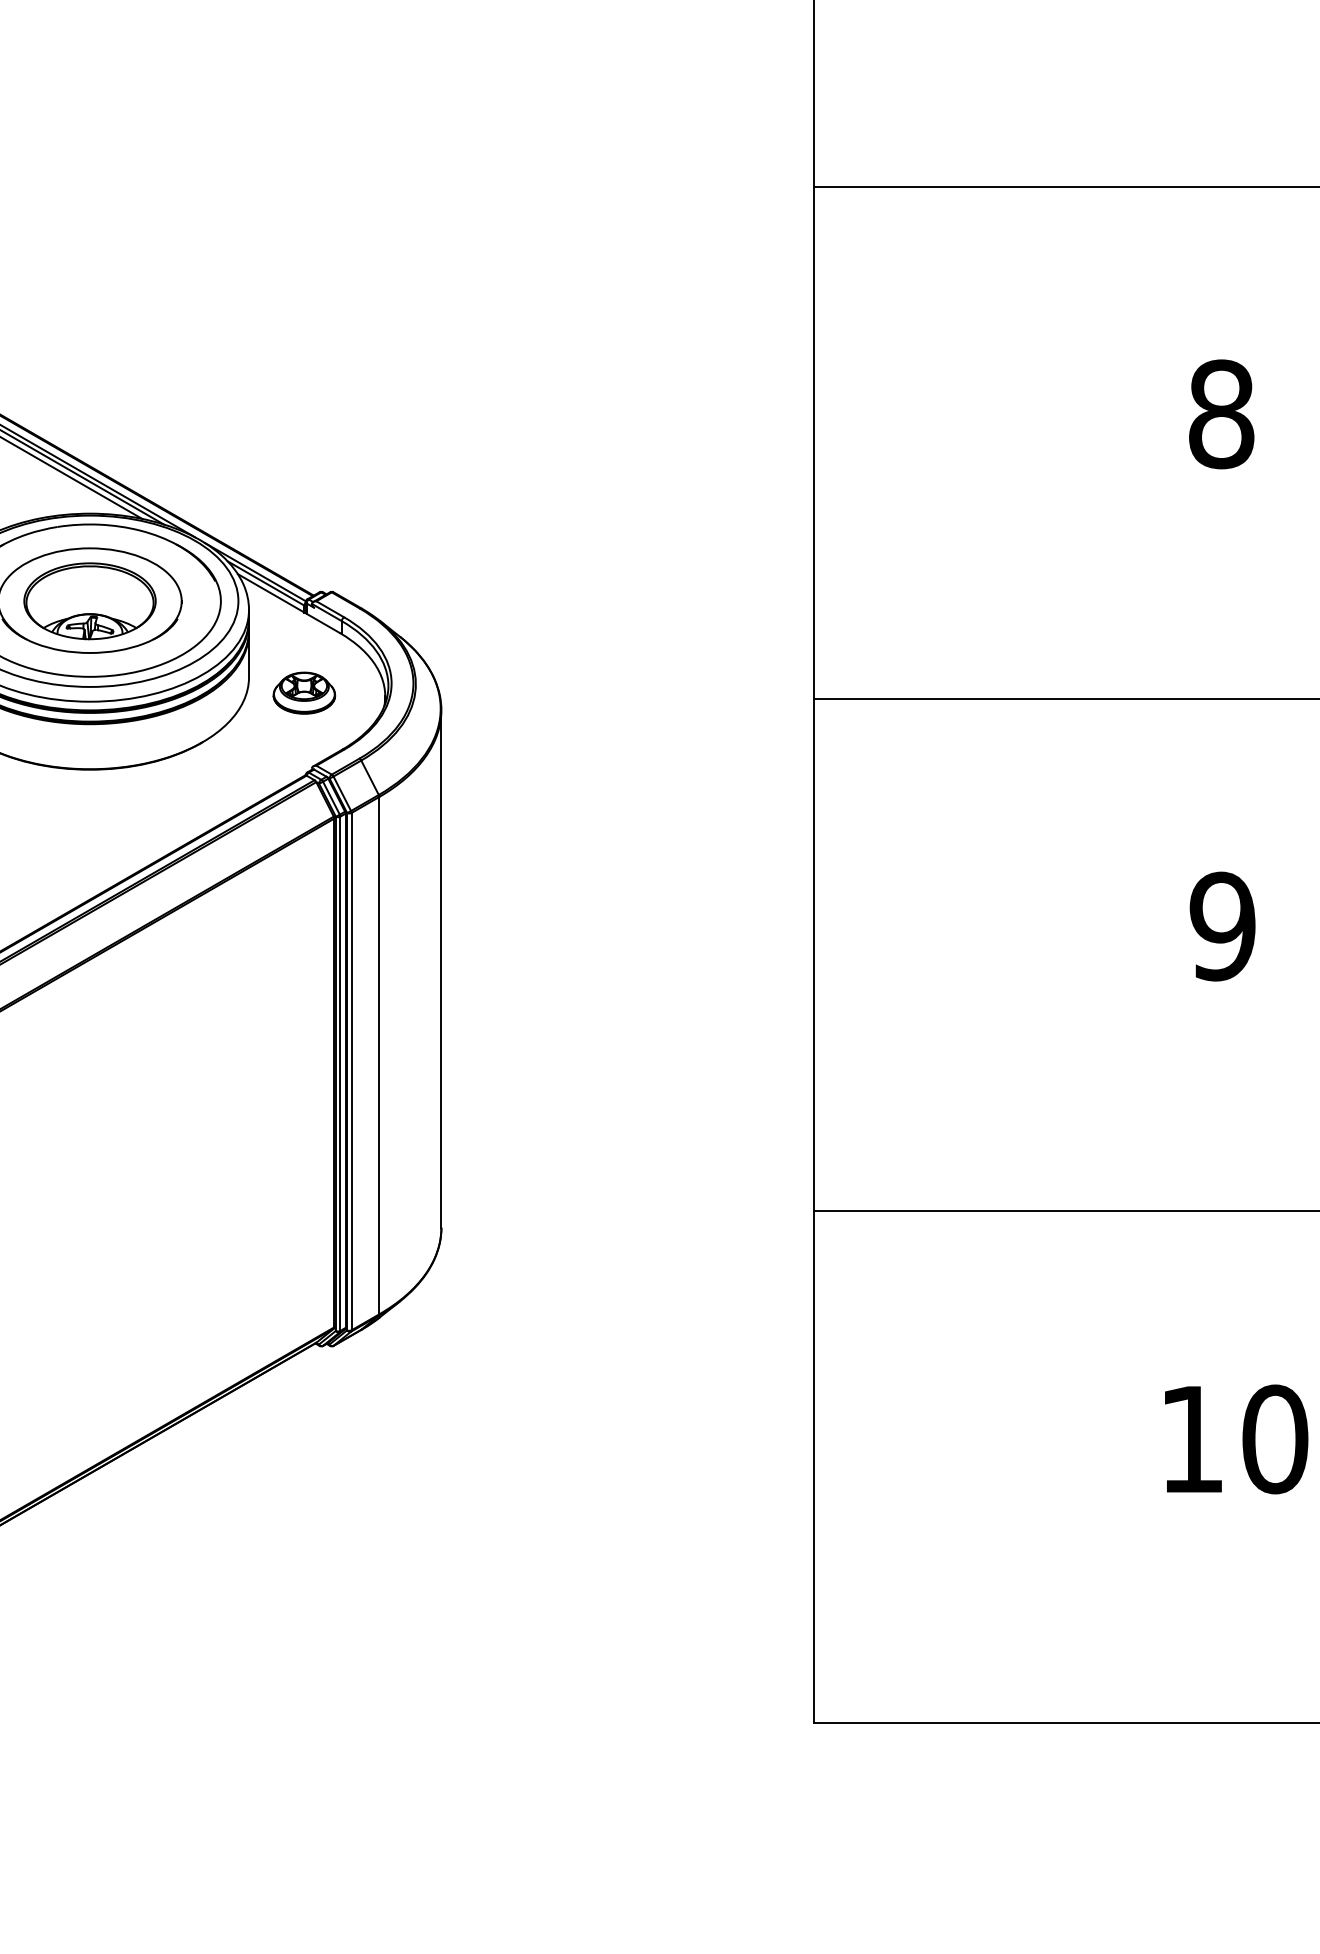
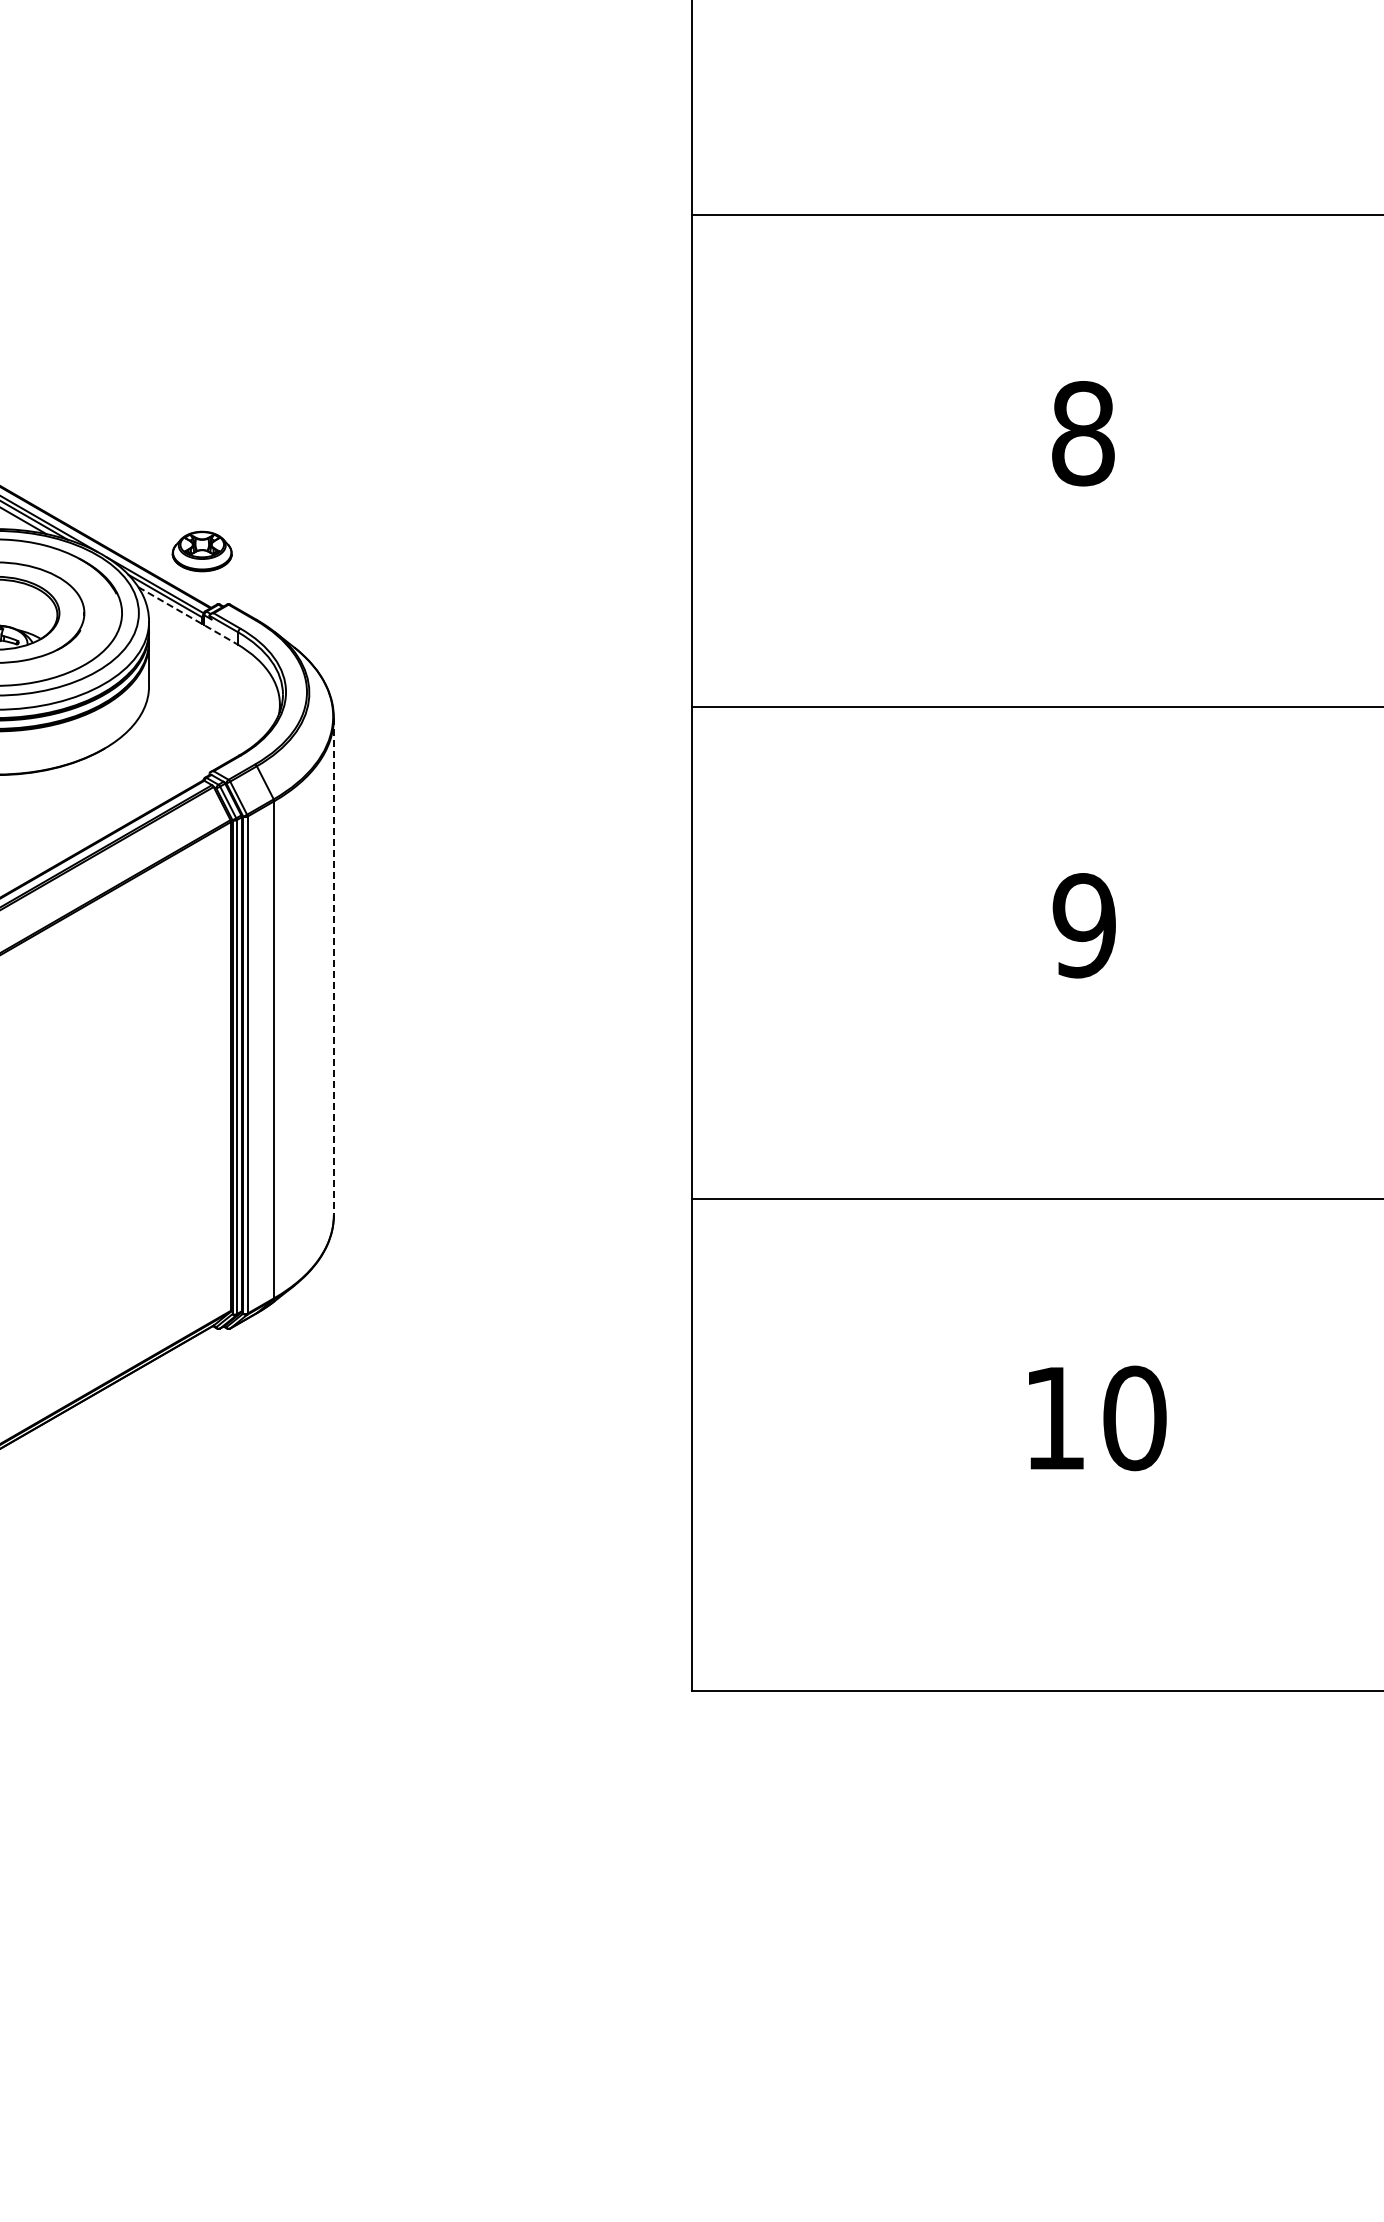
line: (289, 603) -> (187, 615), solid -> dashed
part: (303, 693) -> (201, 551), moved
line: (441, 969) -> (333, 966), solid -> dashed

